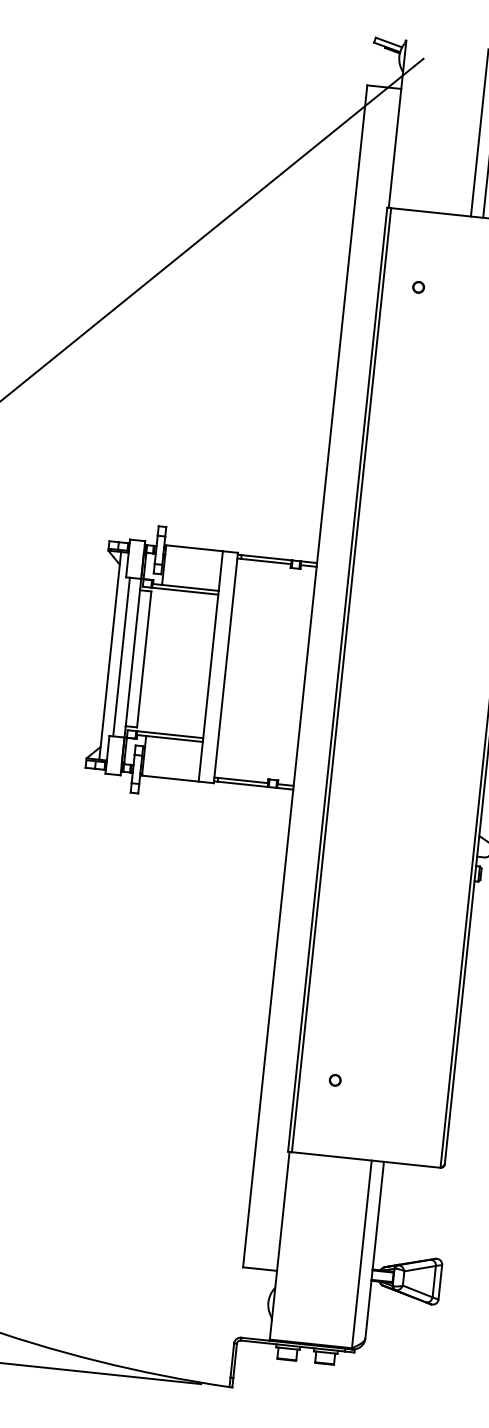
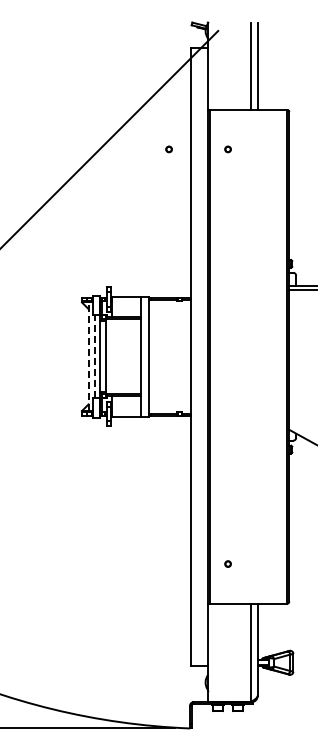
part: (304, 275) -> (168, 149), added
line: (110, 655) -> (88, 356), solid -> dashed
line: (121, 656) -> (94, 356), solid -> dashed

